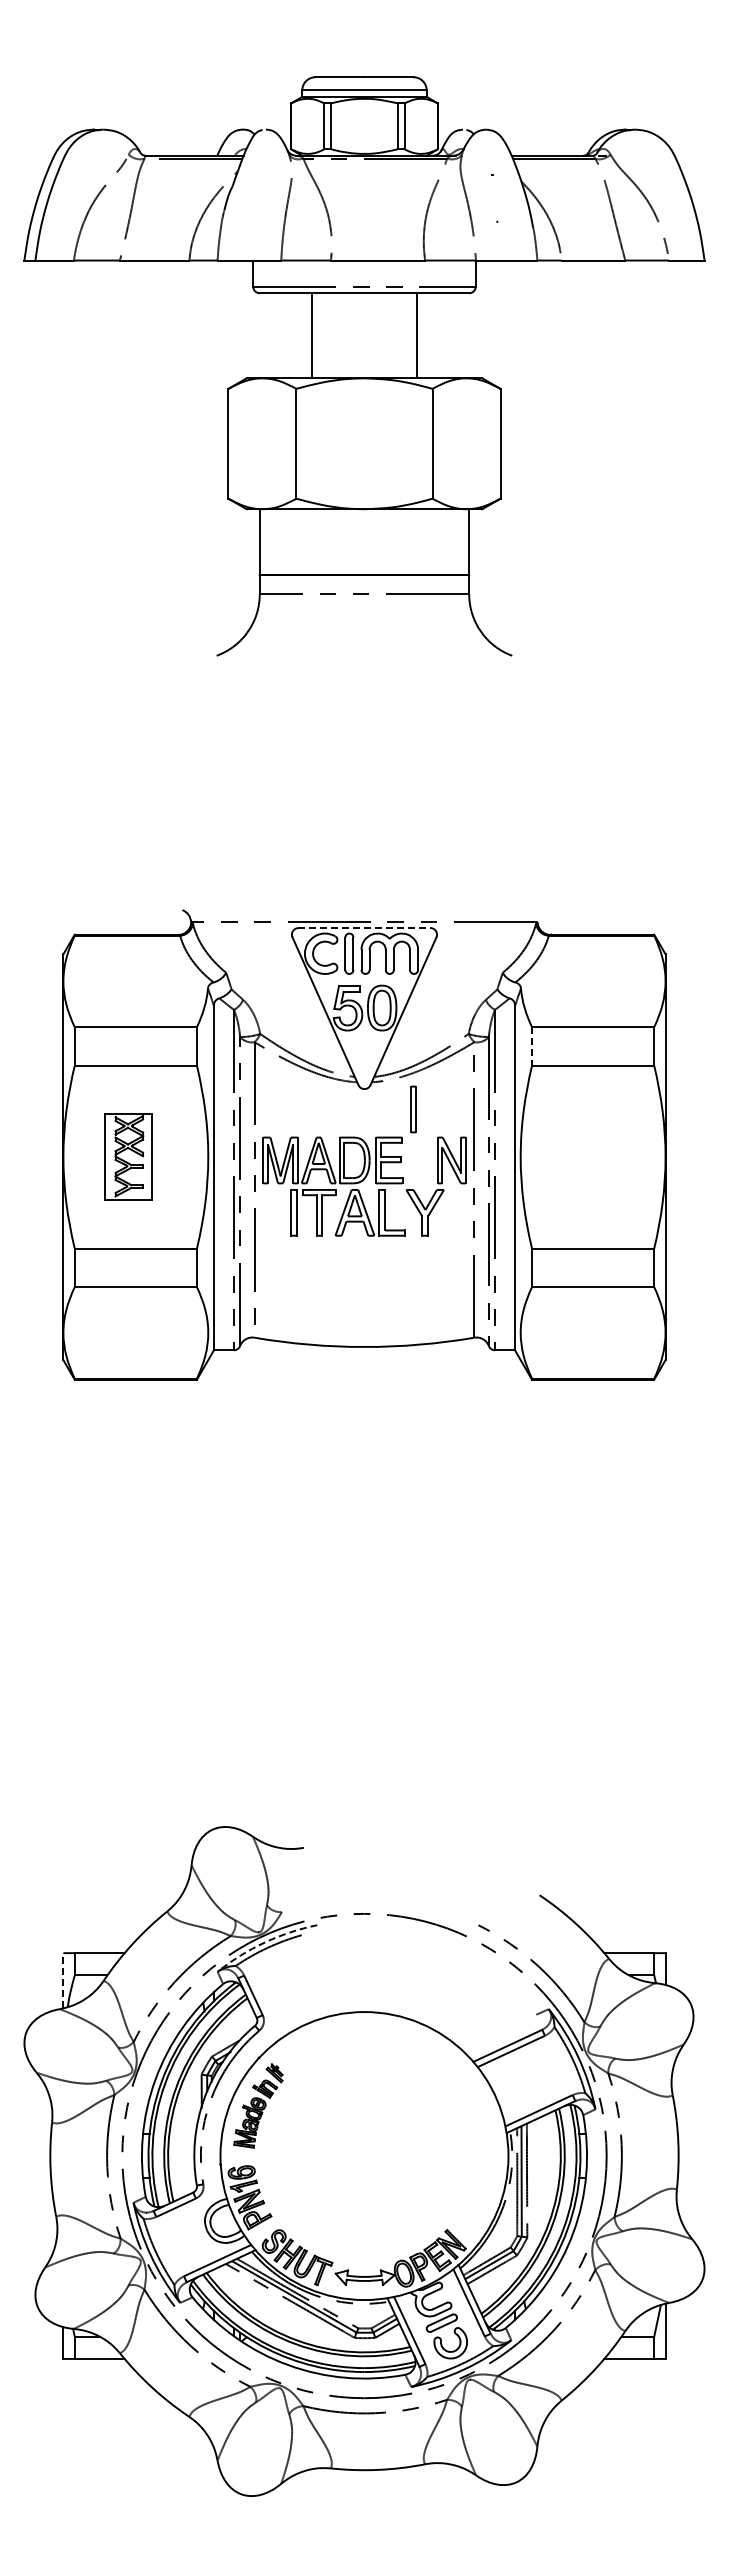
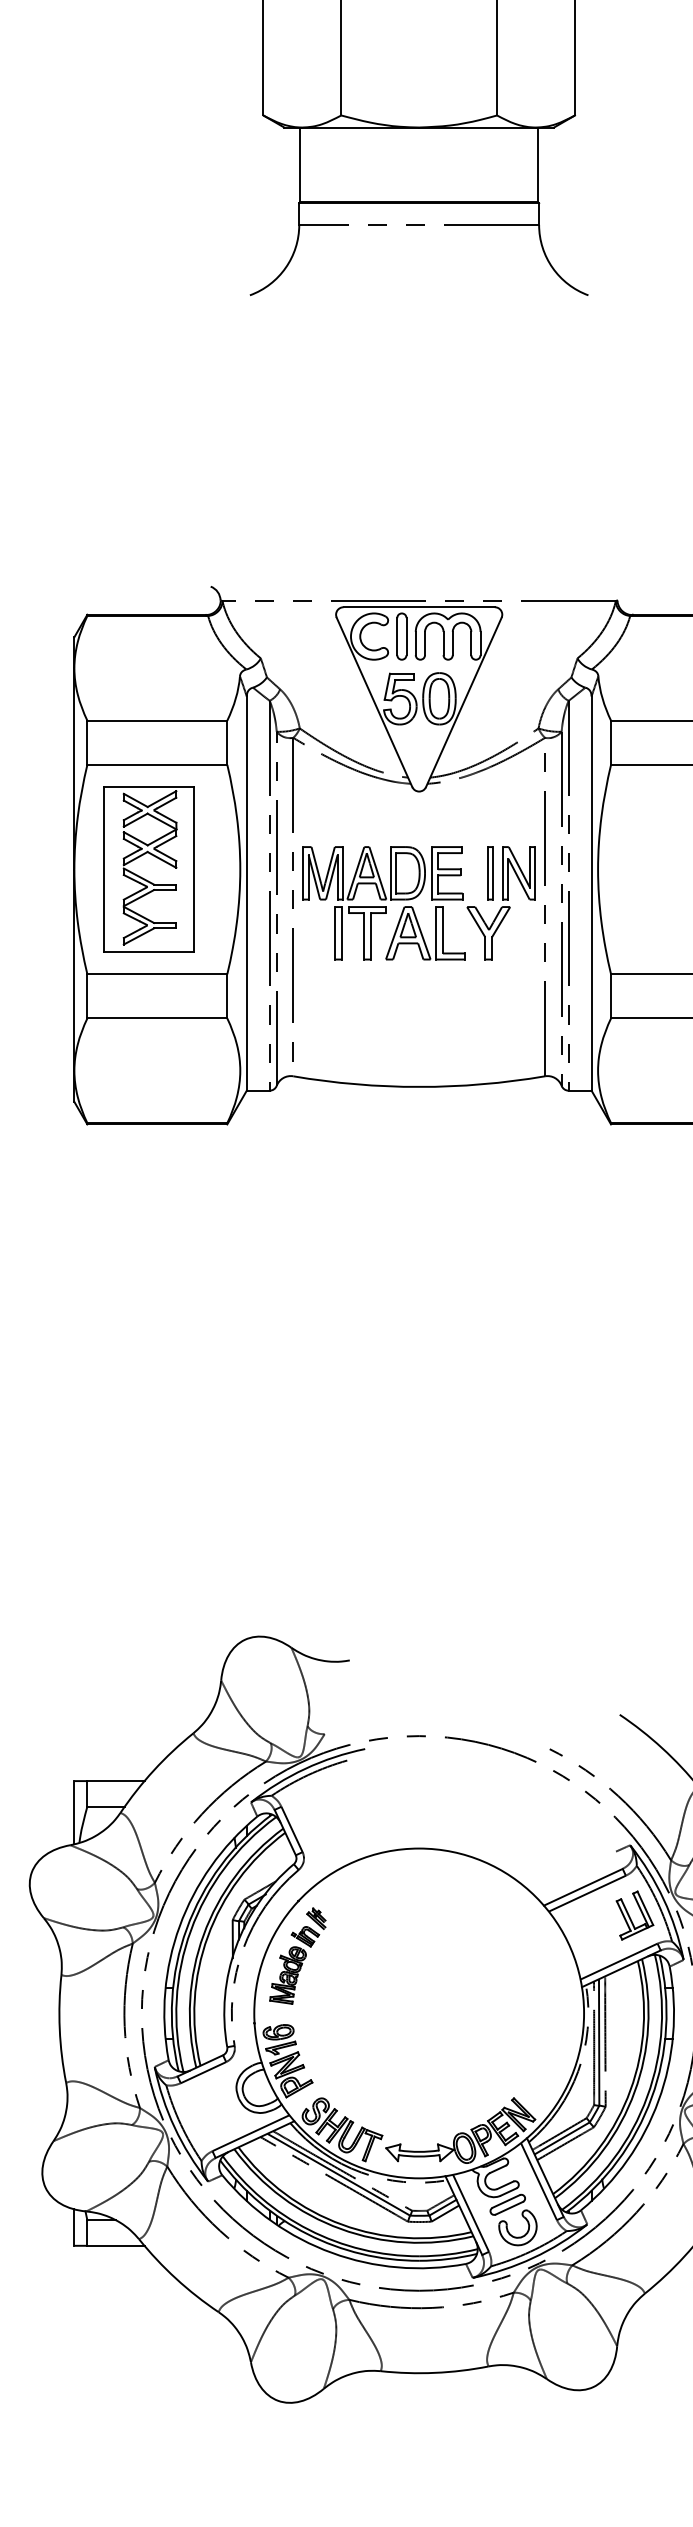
line: (364, 928) -> (419, 607), dashed -> solid
line: (532, 1046) -> (611, 742), dashed -> solid
part: (413, 1109) -> (490, 873), moved
part: (128, 1156) -> (148, 868), size x1.67
arc: (264, 1942) -> (304, 1768), dashed -> solid
line: (63, 1980) -> (74, 1812), dashed -> solid
part: (552, 2070) -> (634, 1915), added

